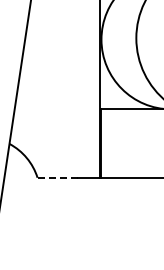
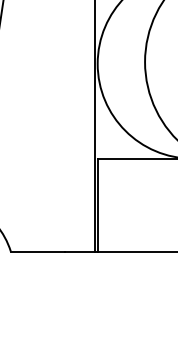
line: (57, 177) -> (37, 251), dashed -> solid

